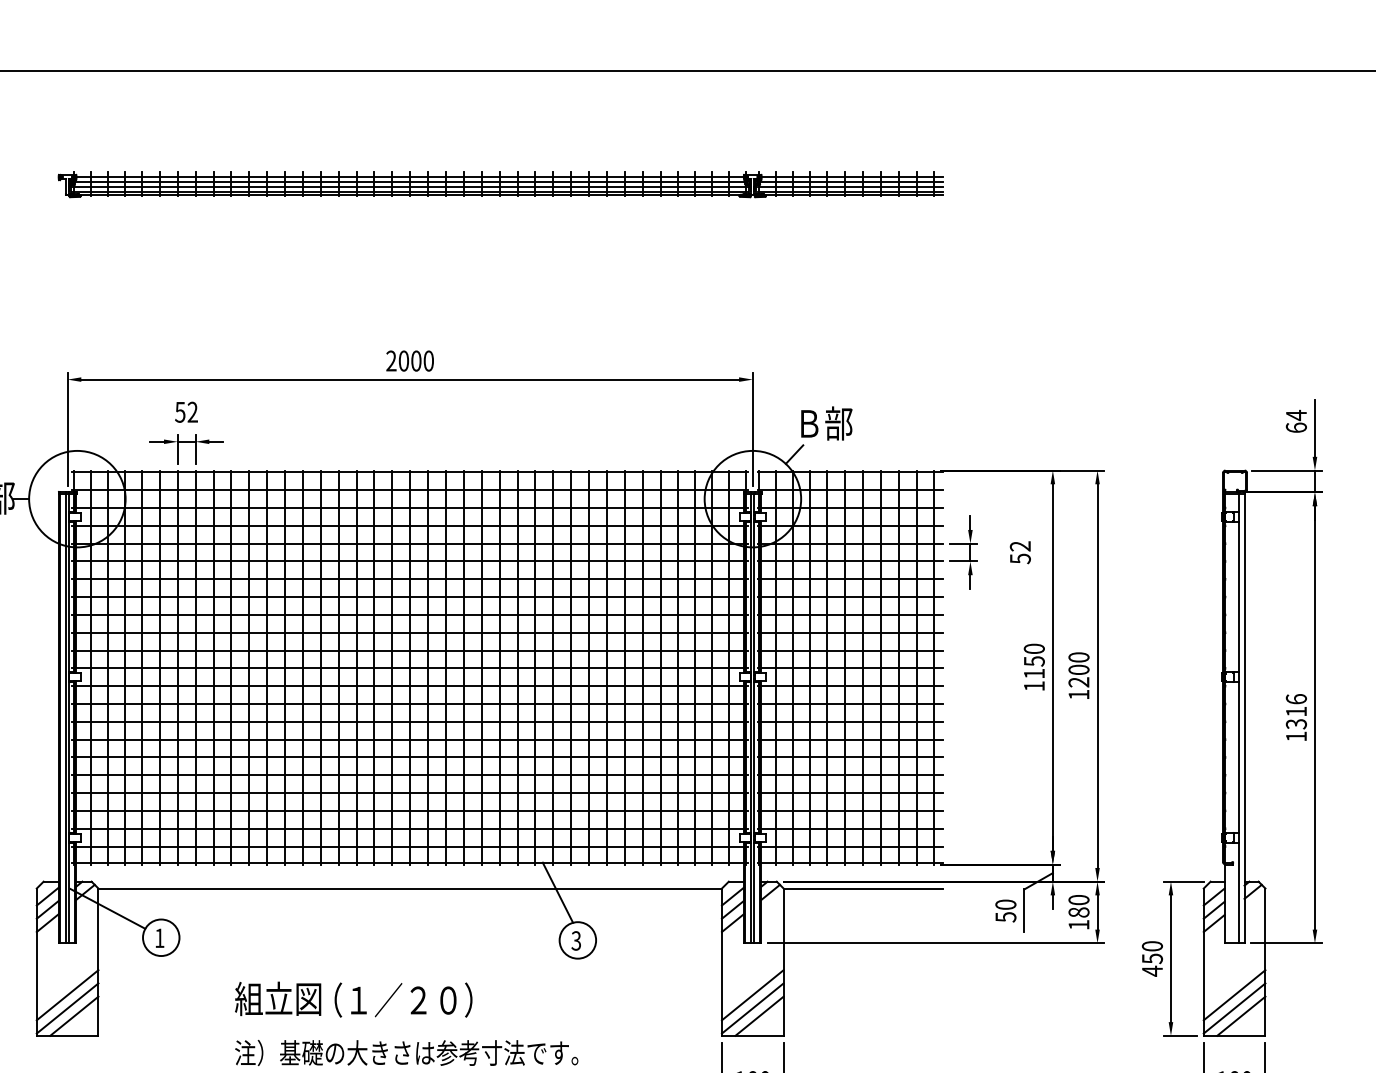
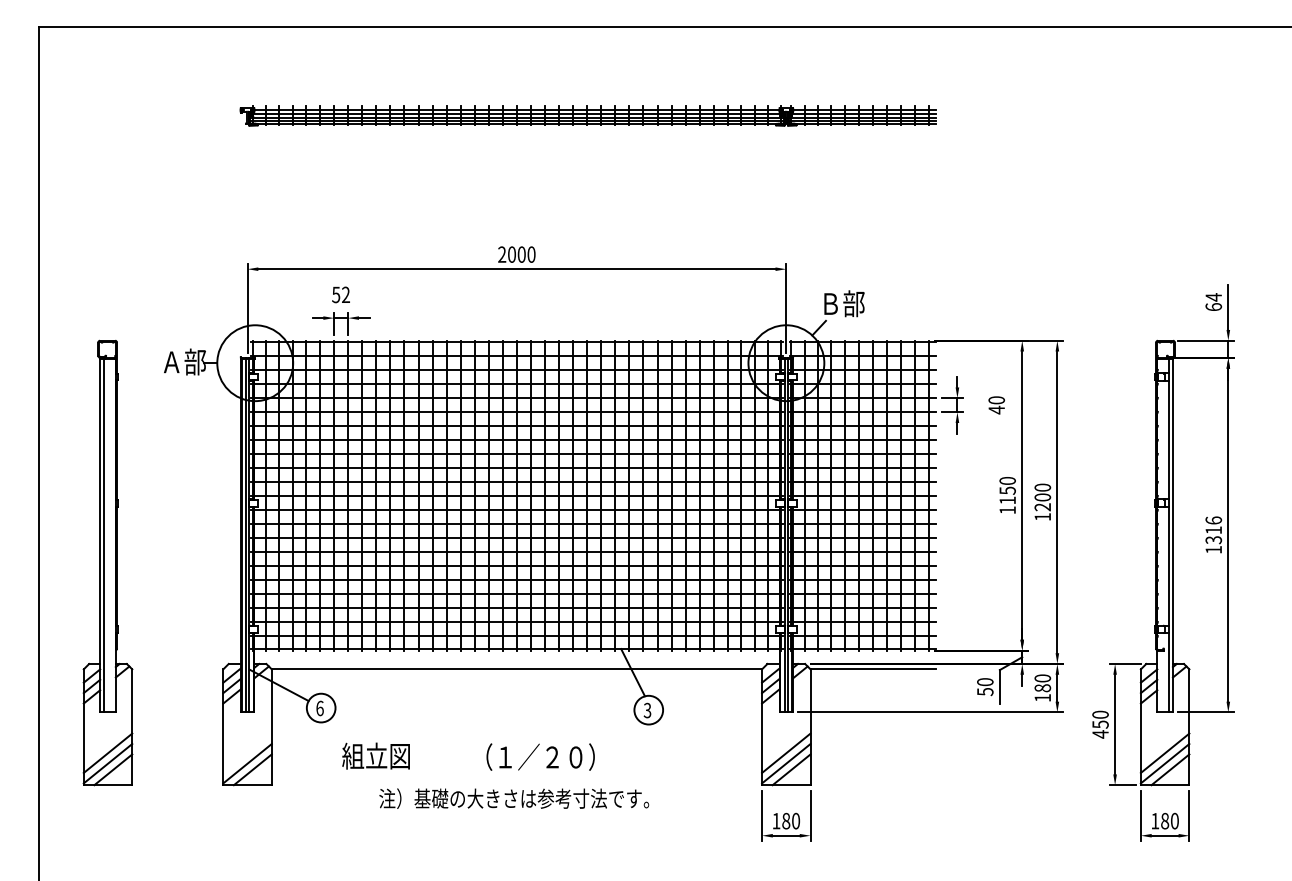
text: (1020, 552) -> (996, 405), 52 -> 40
text: (159, 938) -> (319, 708), 1 -> 6
line: (67, 994) -> (247, 752), removed
text: (277, 998) -> (375, 755), moved
text: (403, 999) -> (540, 756), moved

